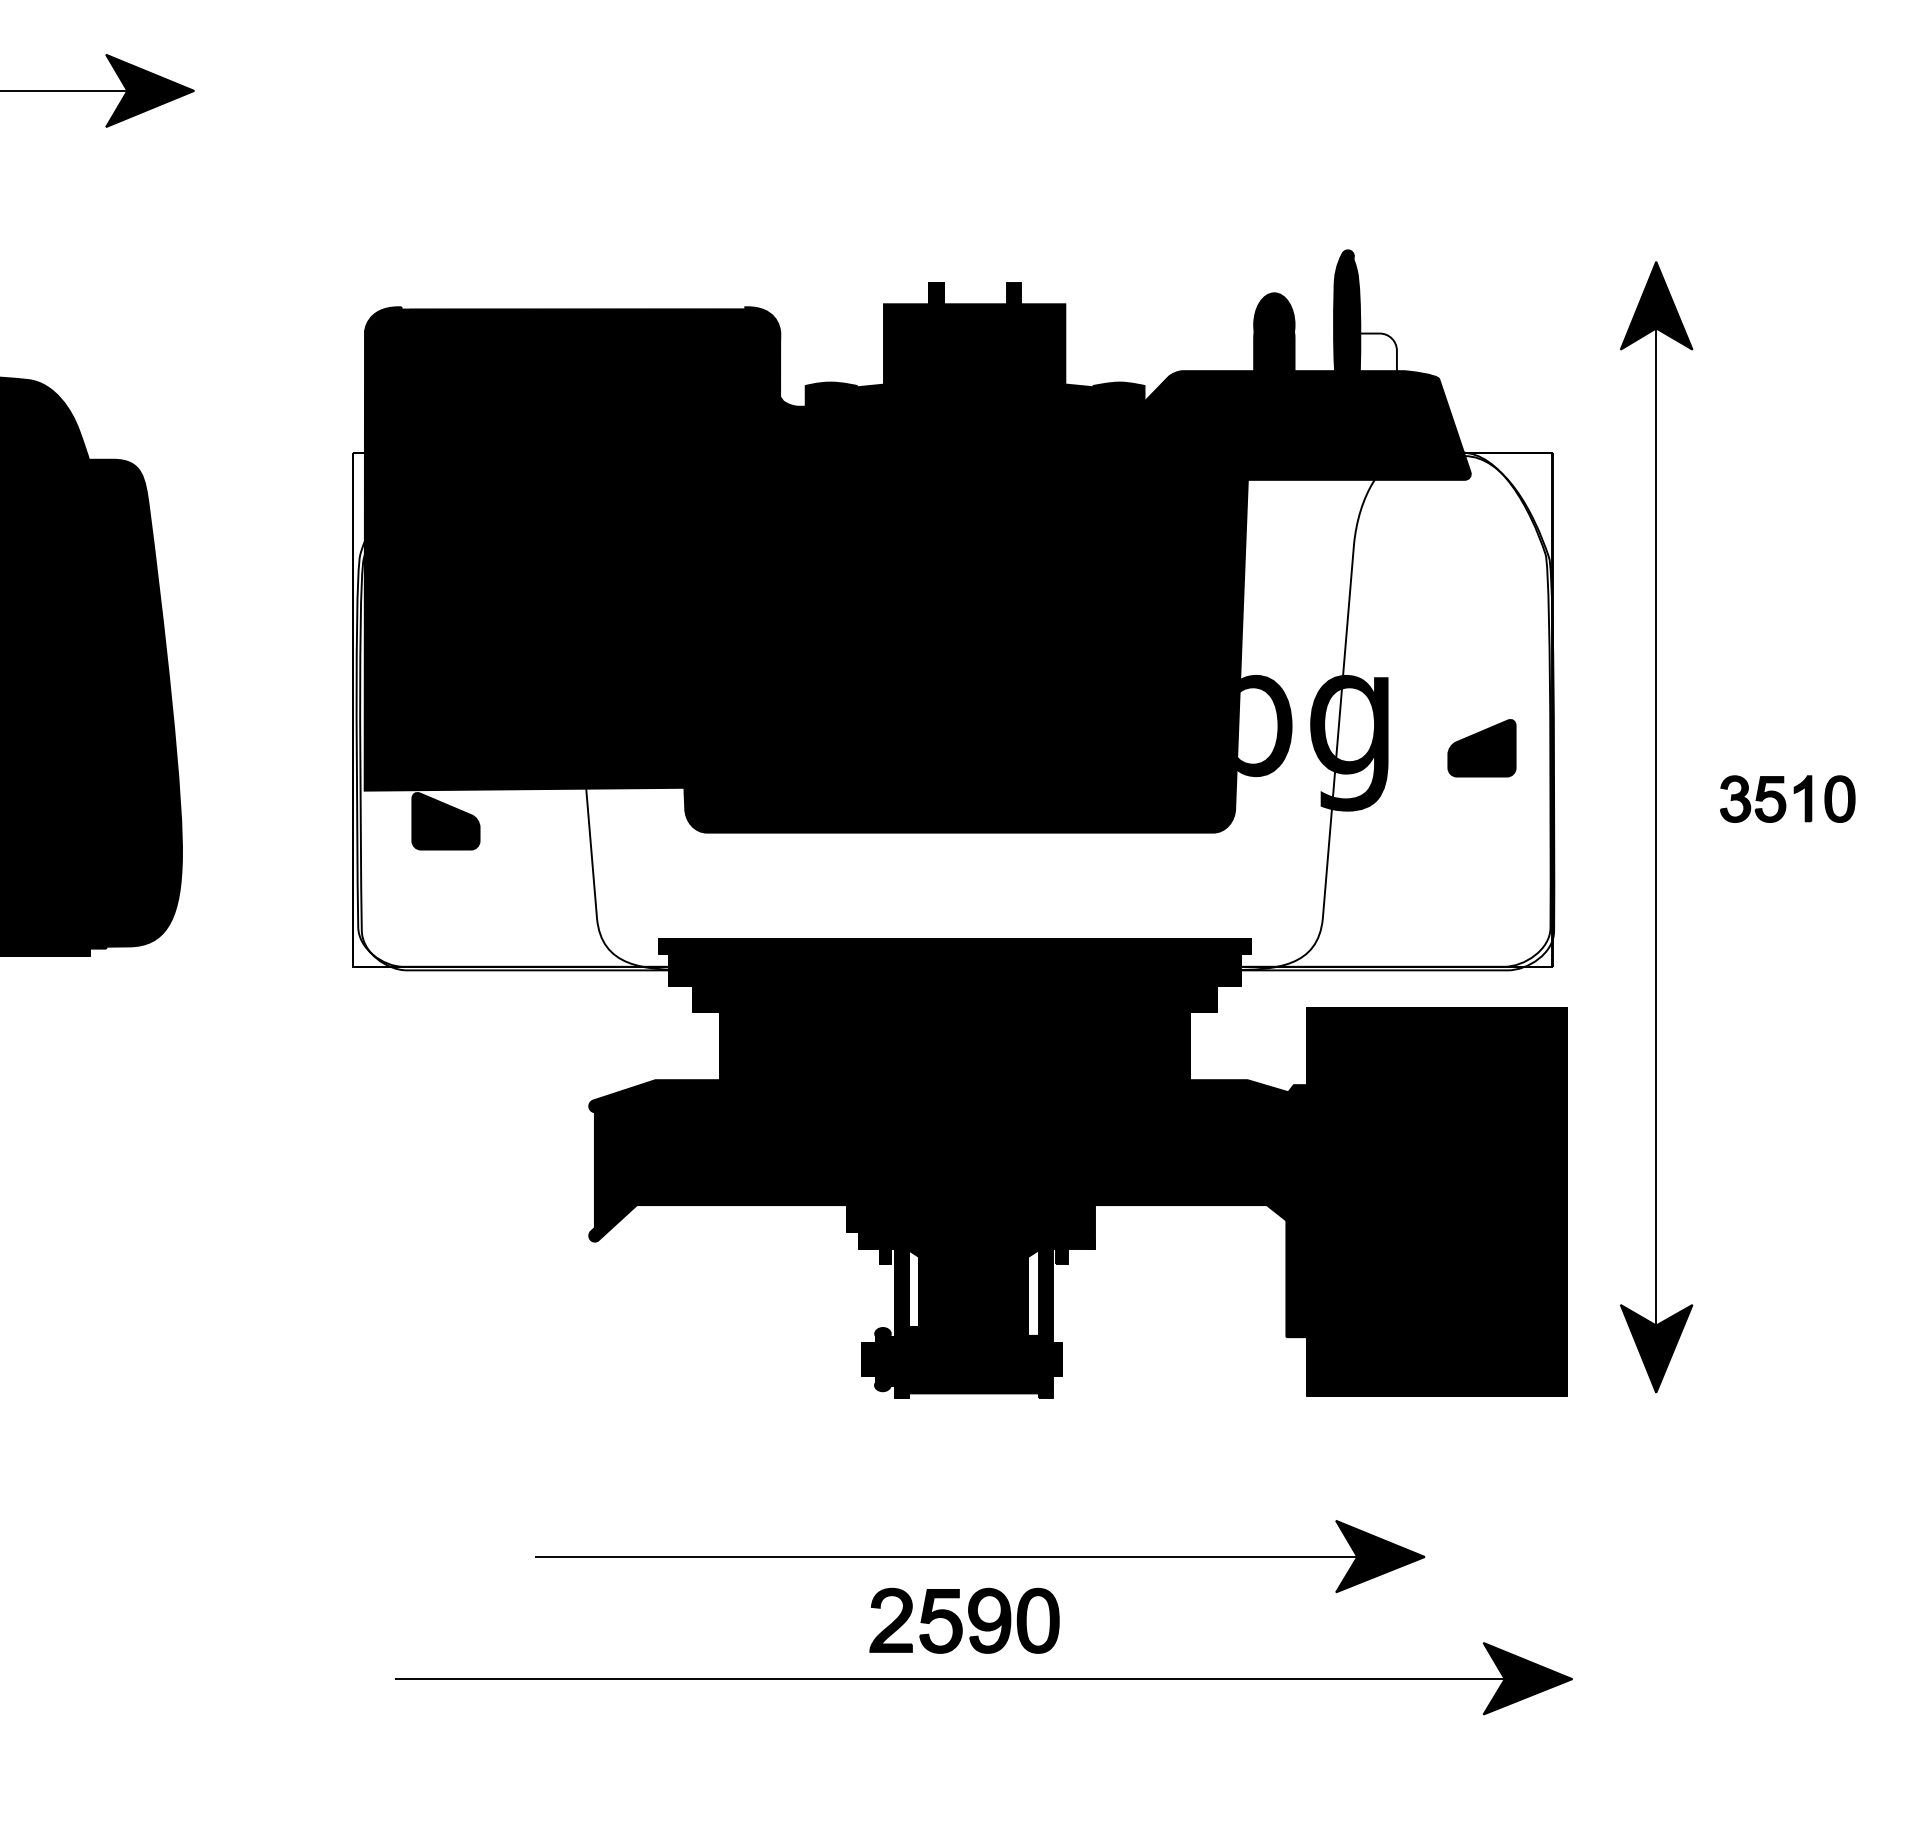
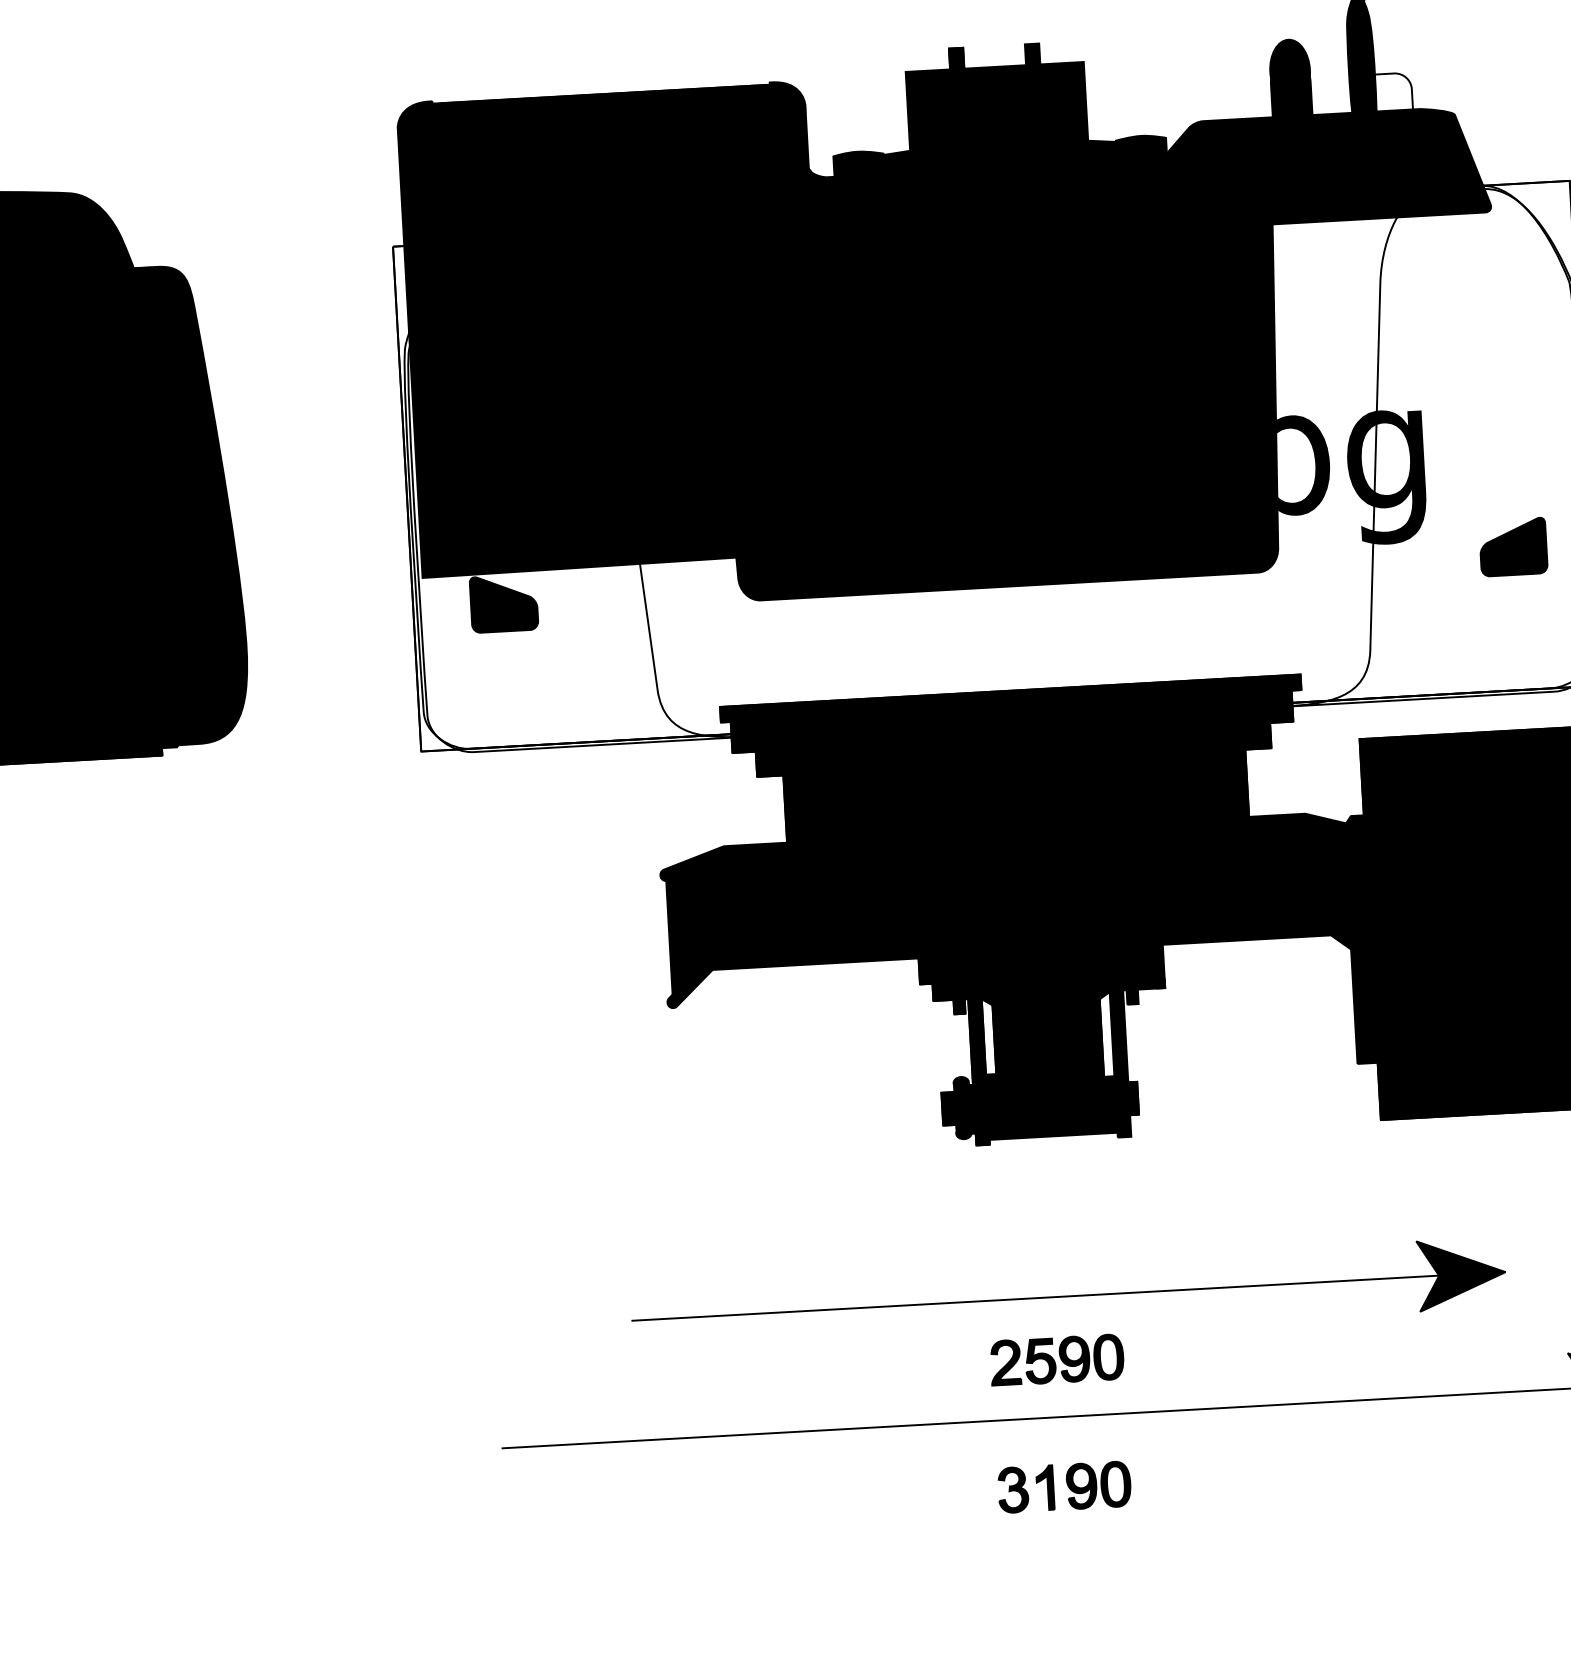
part: (1481, 748) -> (1512, 547), moved
part: (964, 1620) -> (1057, 1359), size x0.71
part: (964, 1750) -> (1064, 1487), added

